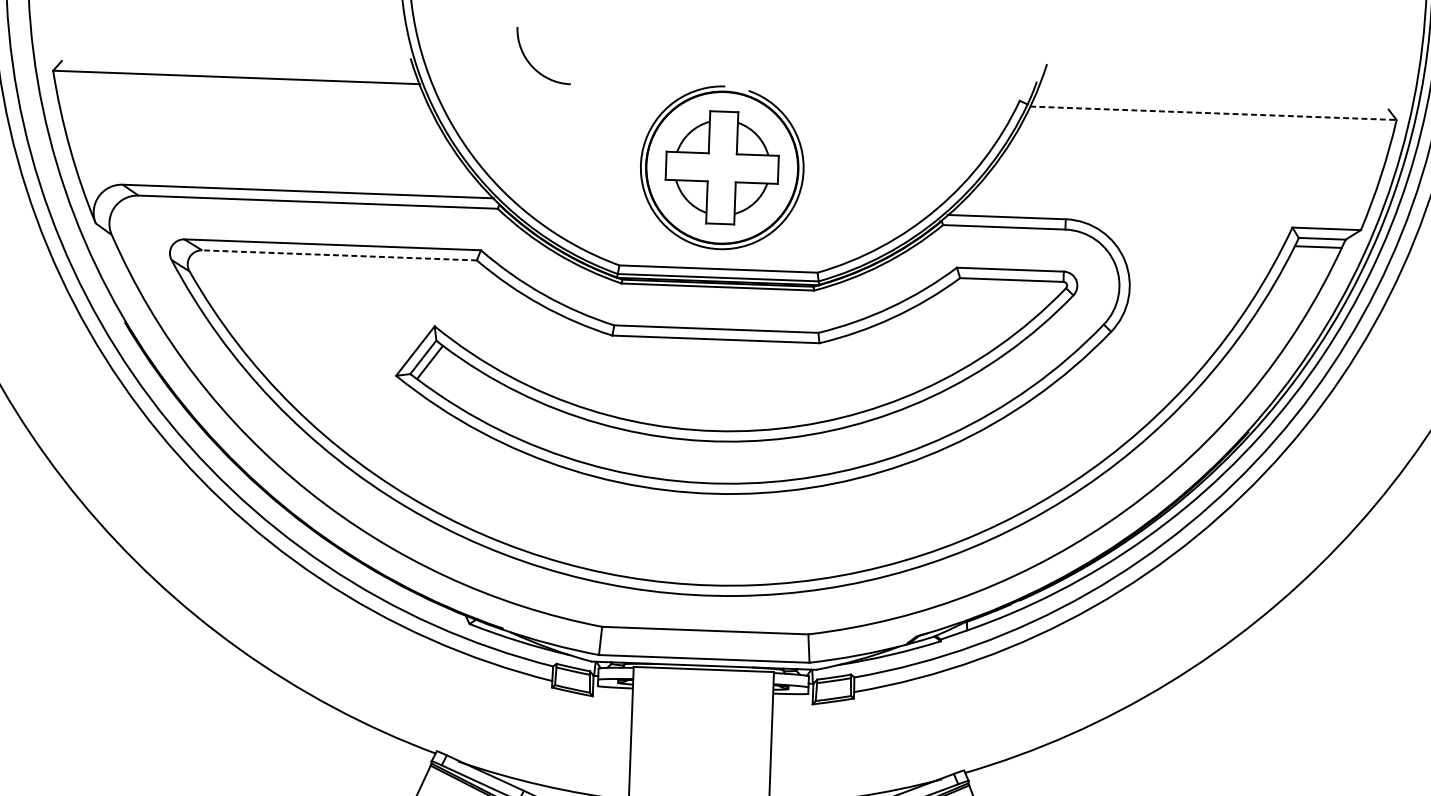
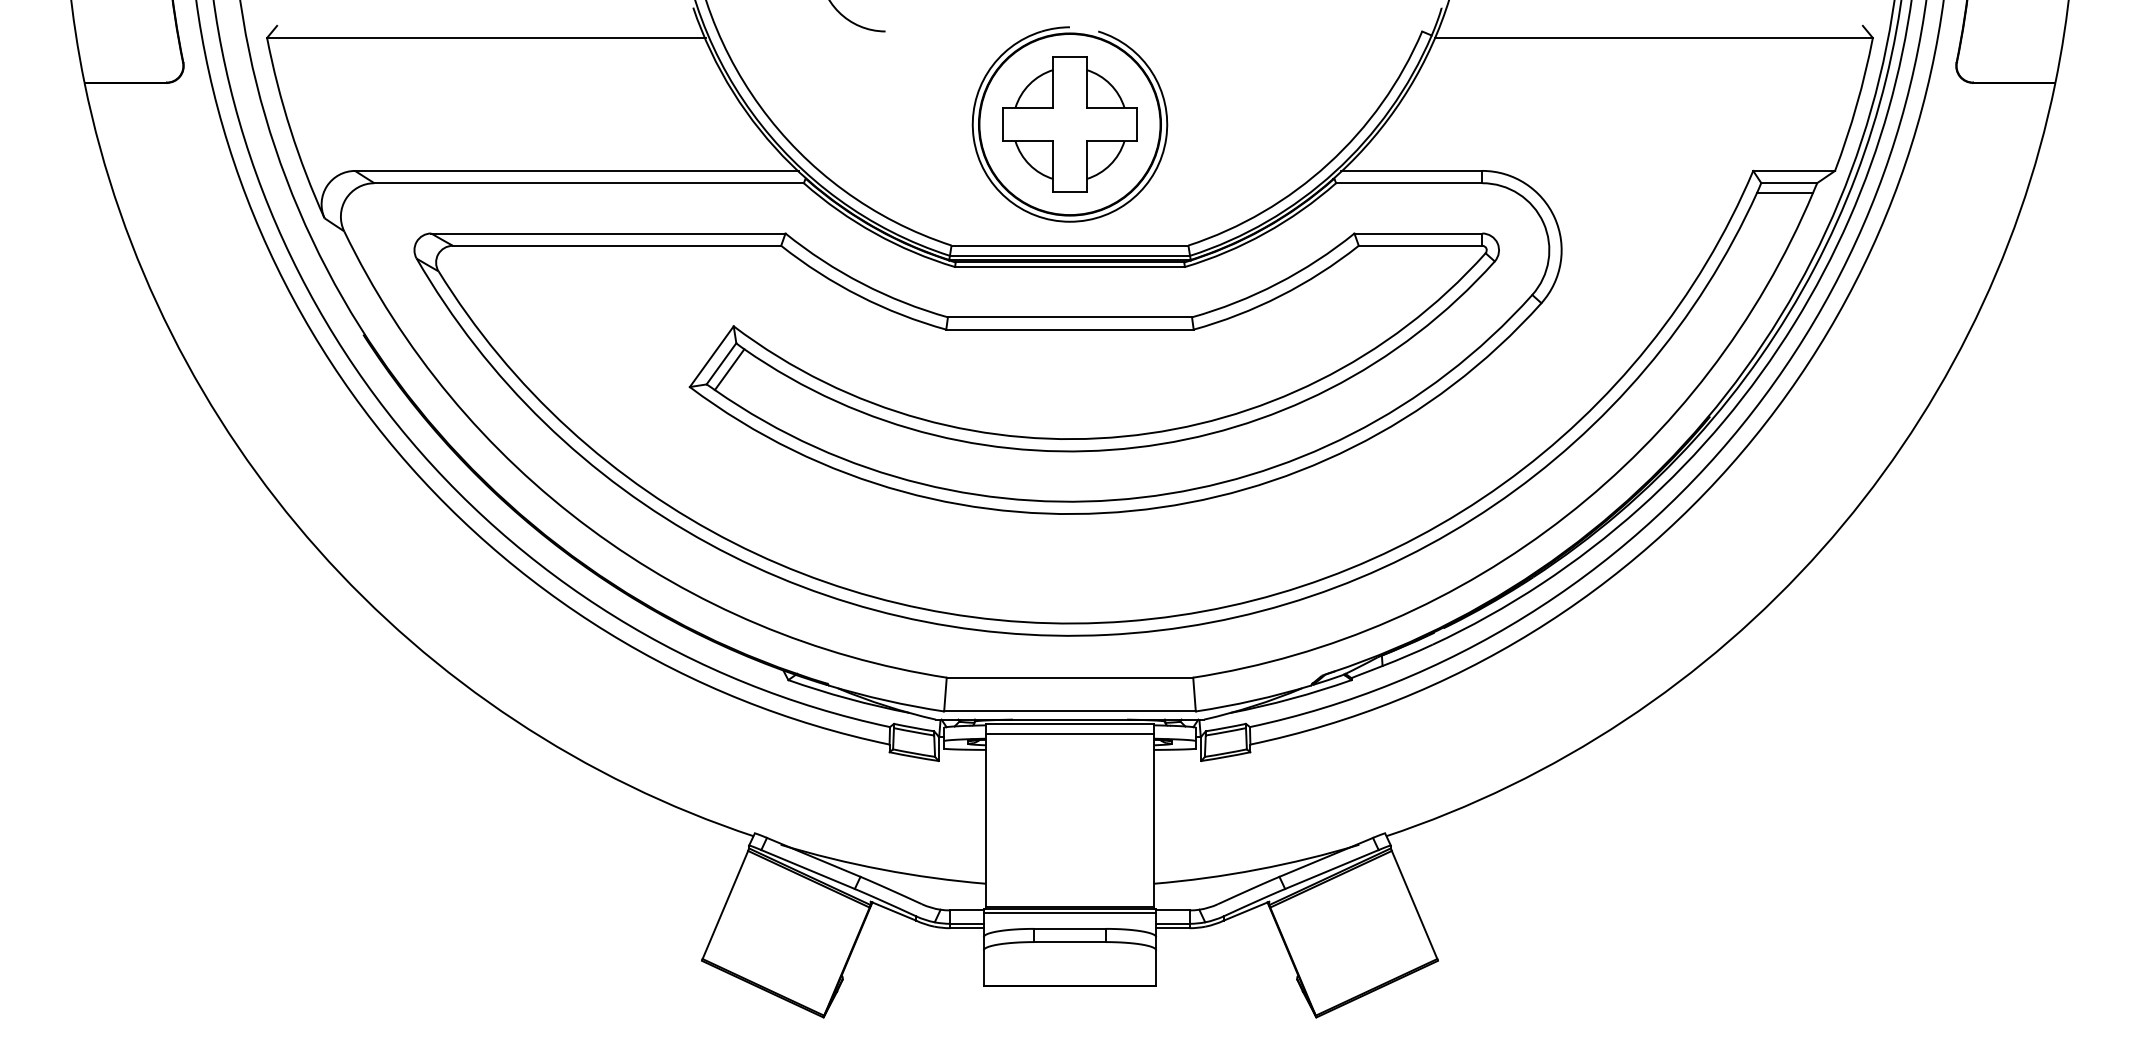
line: (1213, 112) -> (1653, 37), dashed -> solid
line: (339, 255) -> (616, 245), dashed -> solid
line: (703, 677) -> (1069, 733), added

